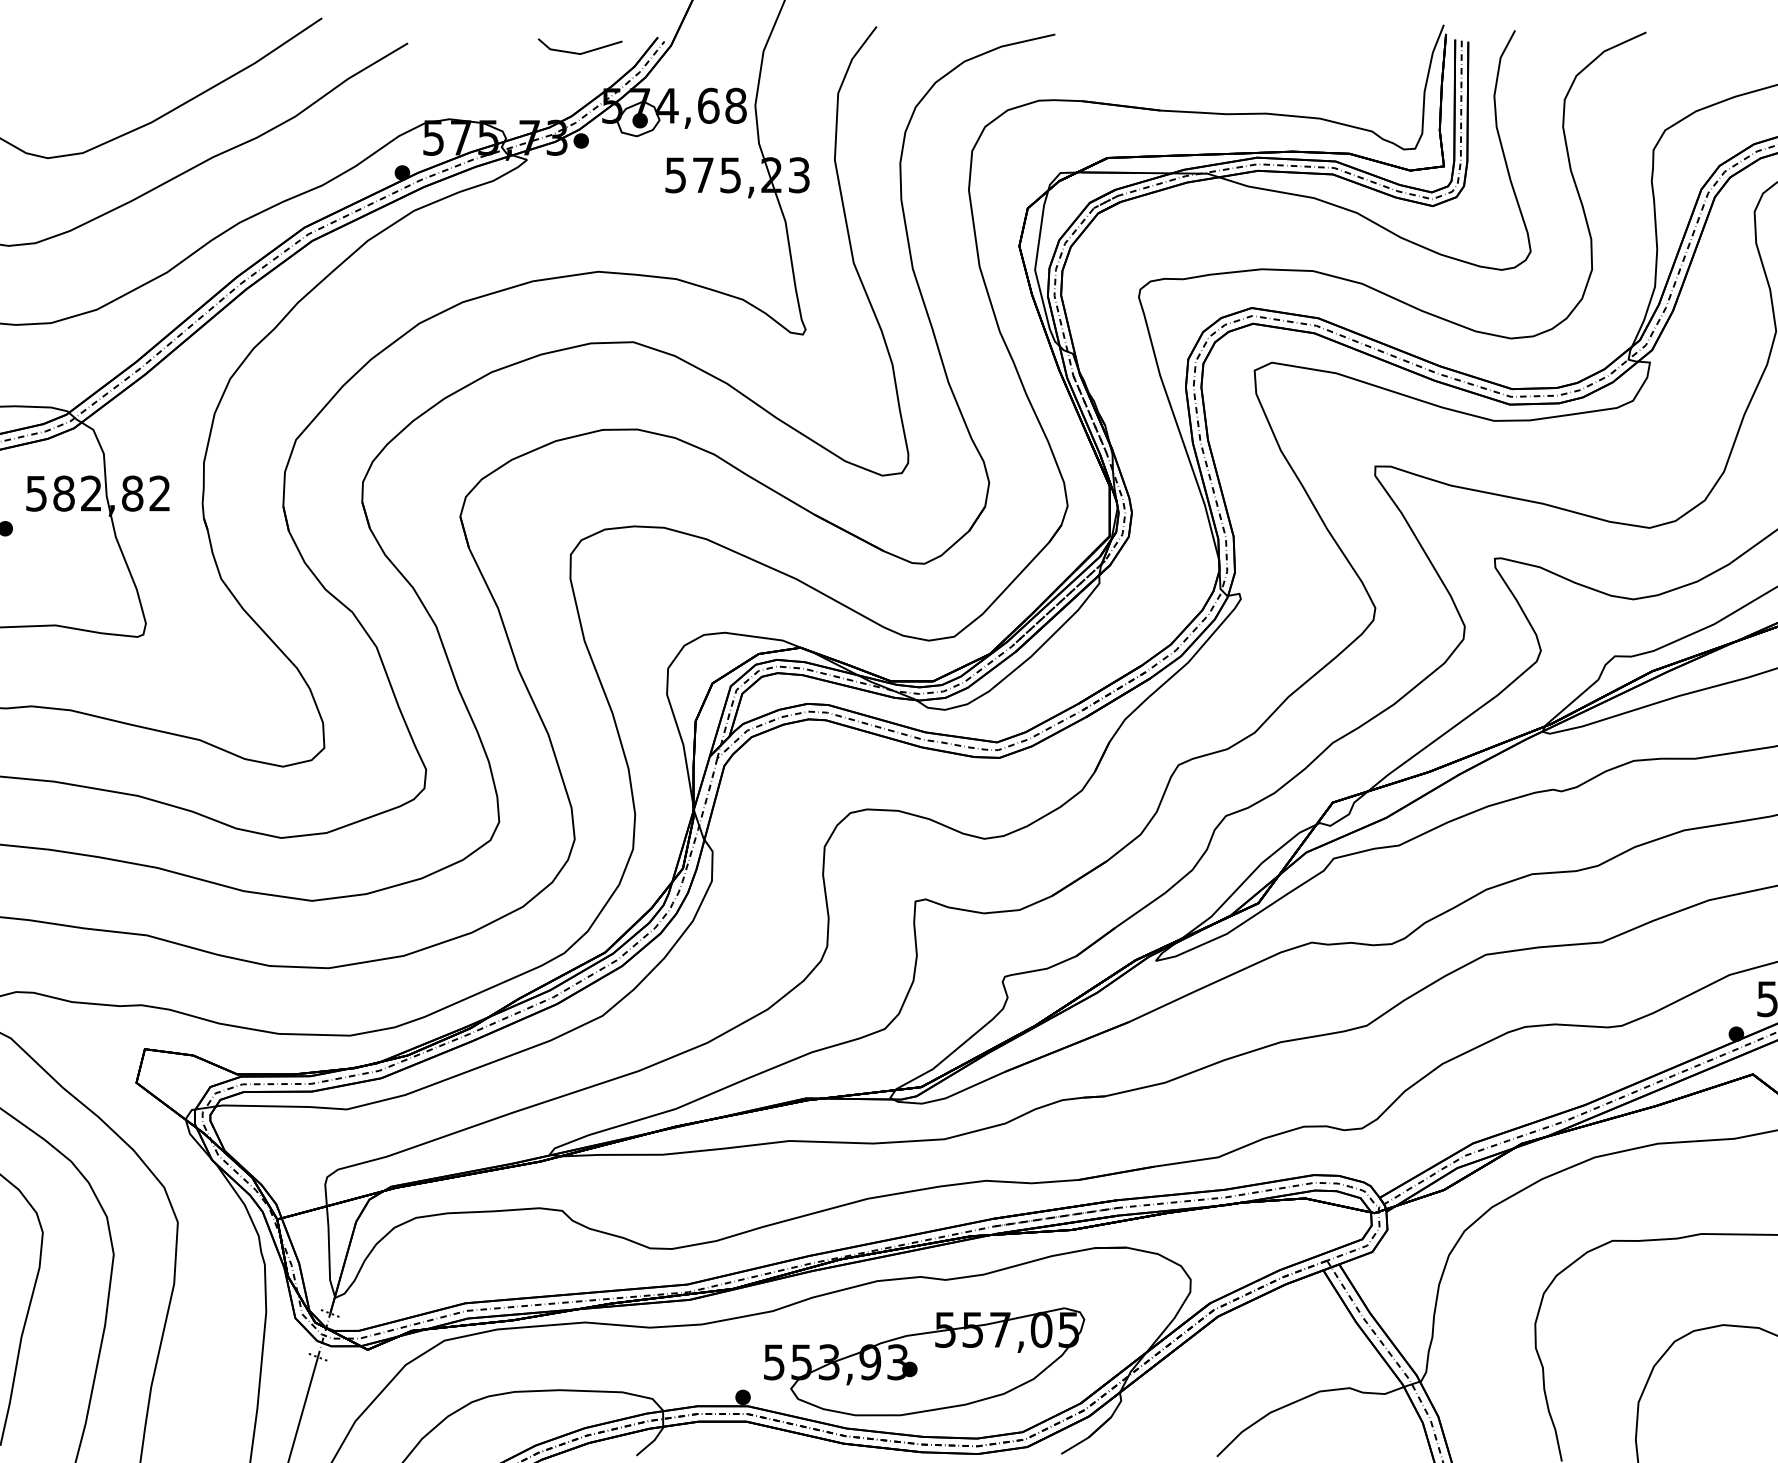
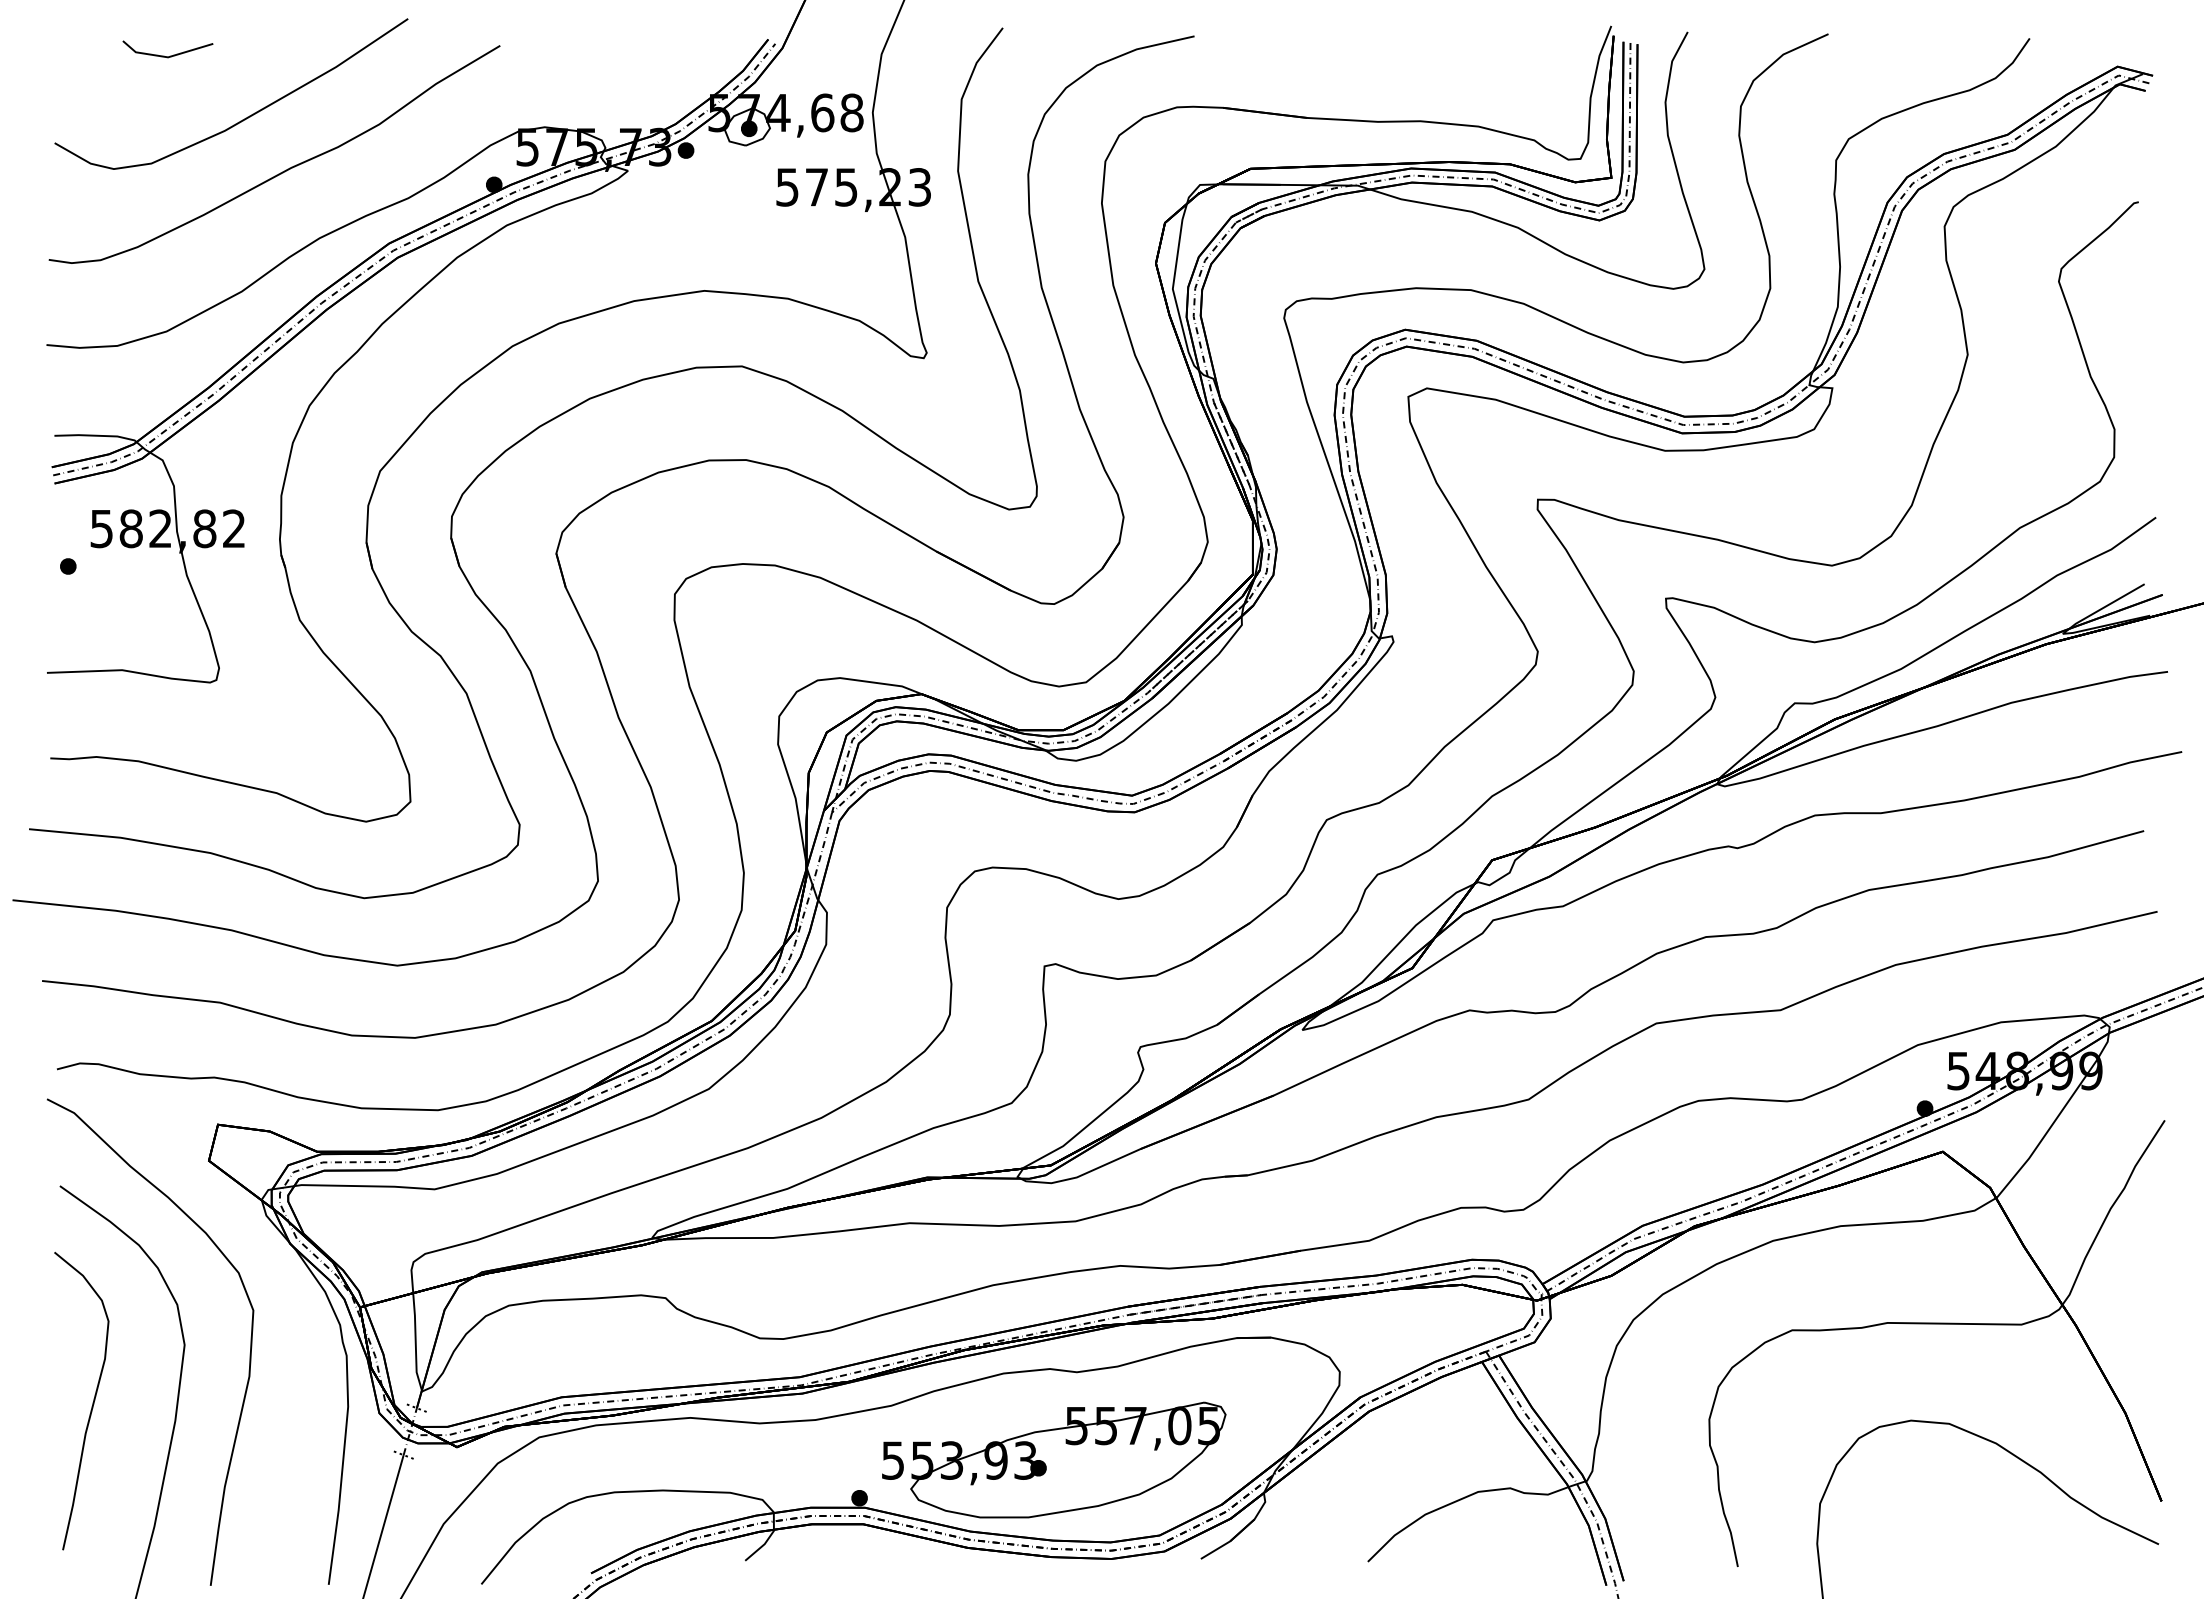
line: (577, 52) -> (164, 55), moved

